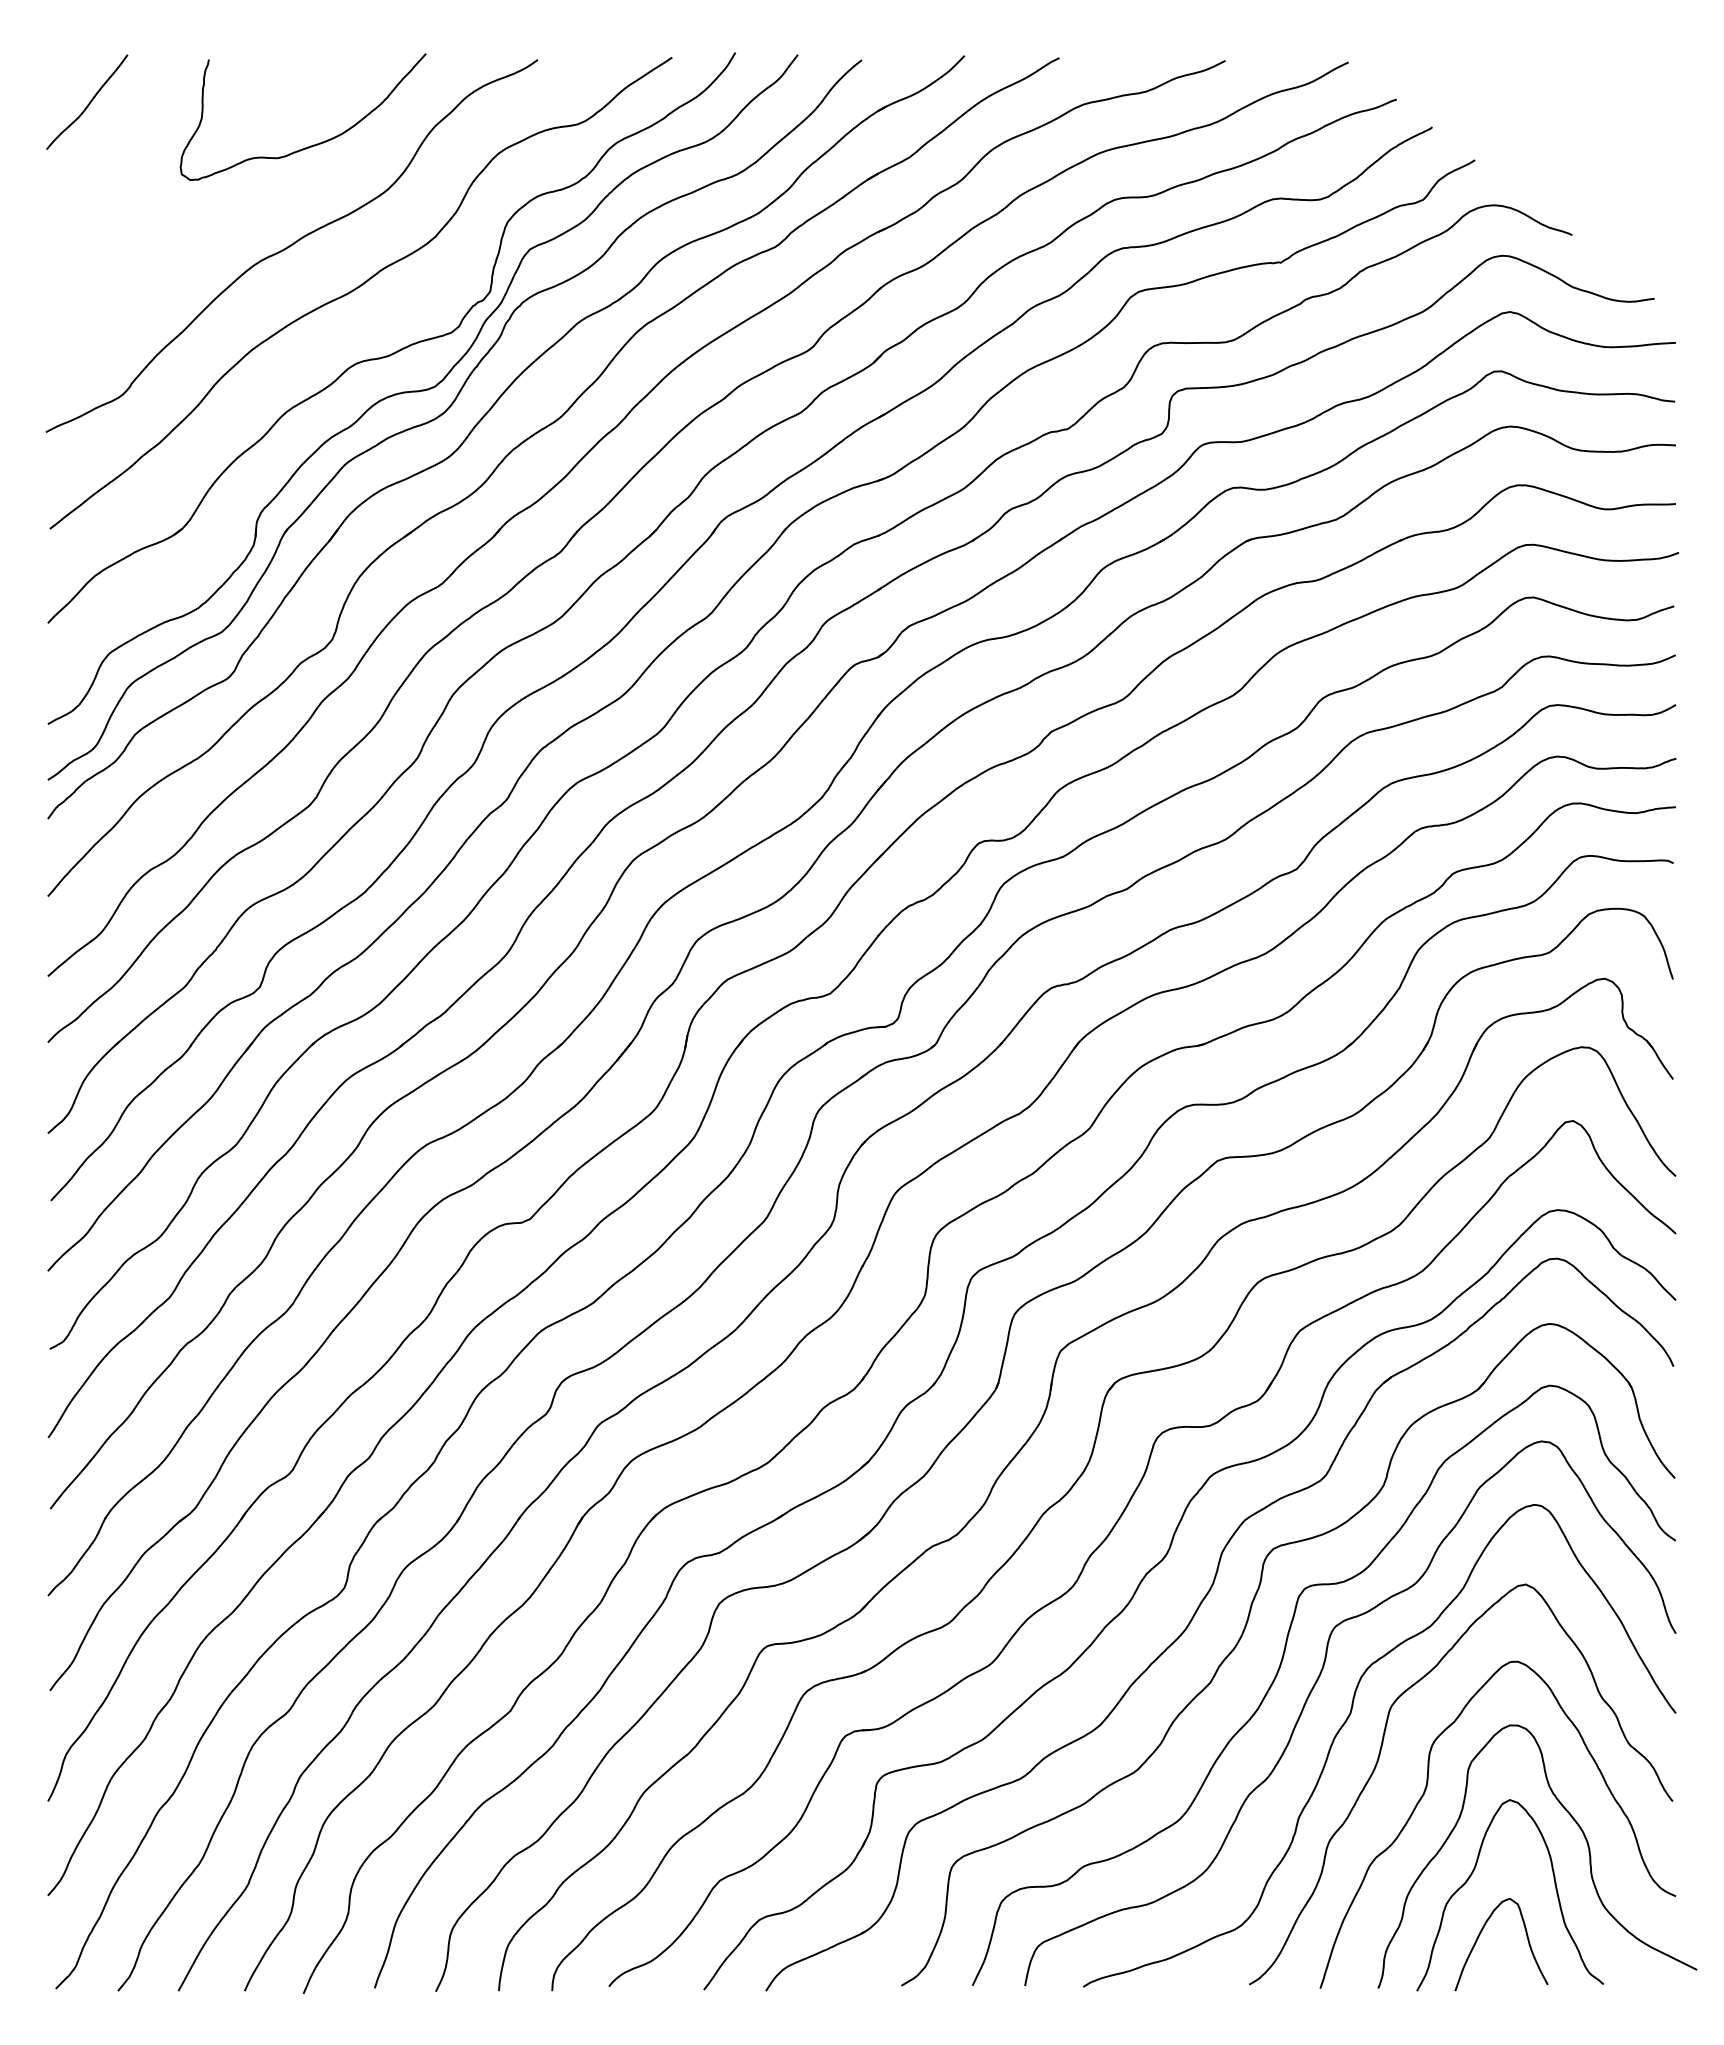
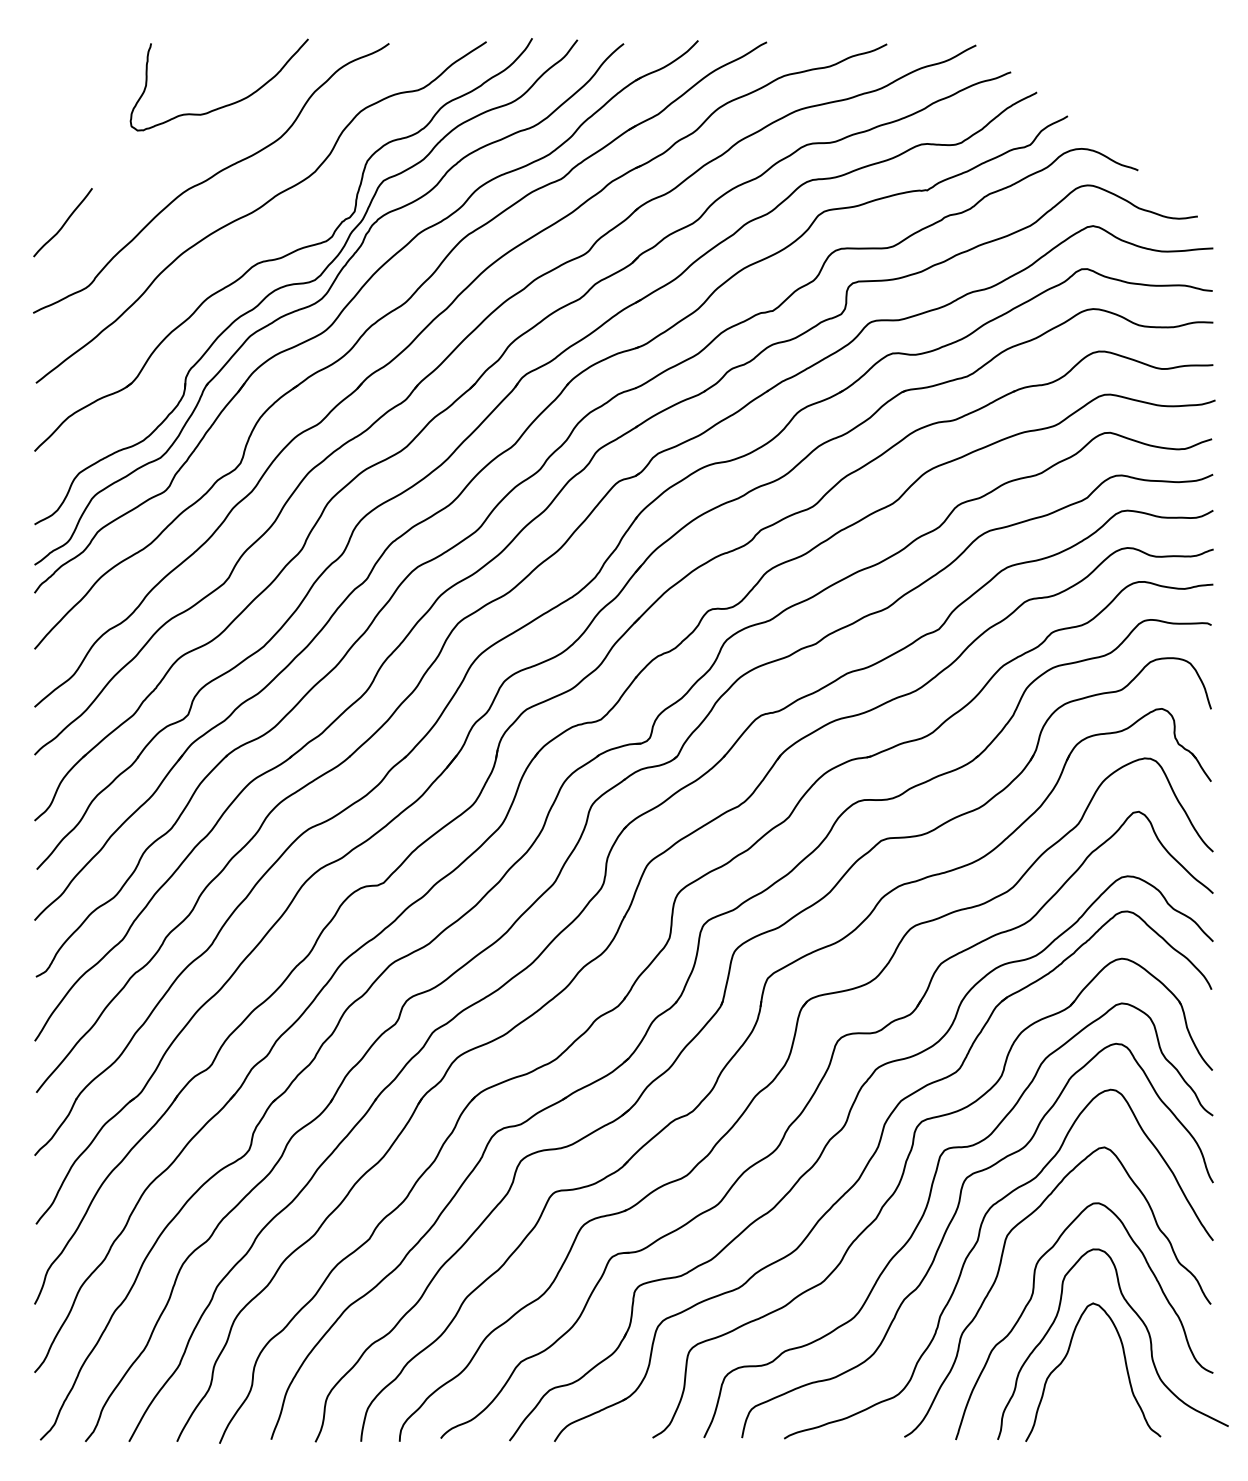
curve: (89, 101) -> (64, 222), moved
curve: (1481, 1933) -> (1072, 1400), removed

